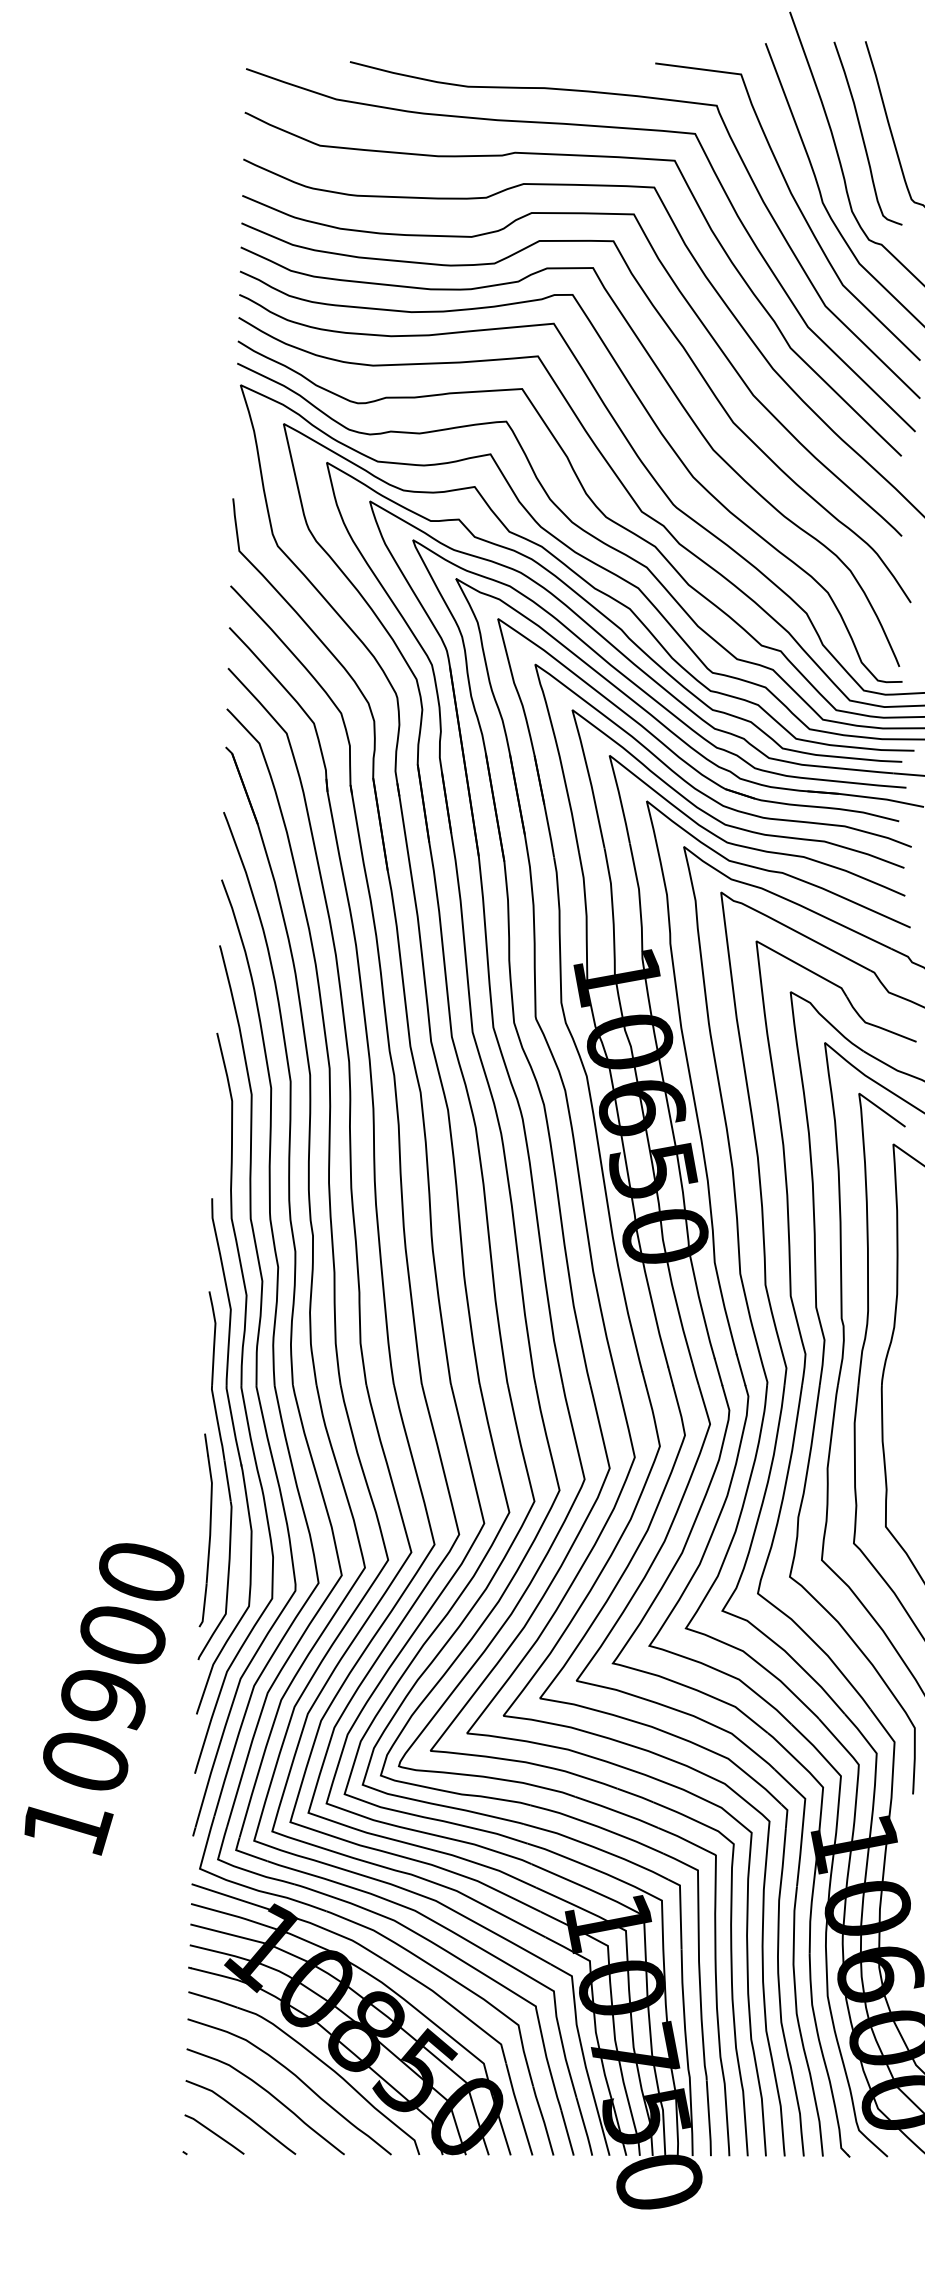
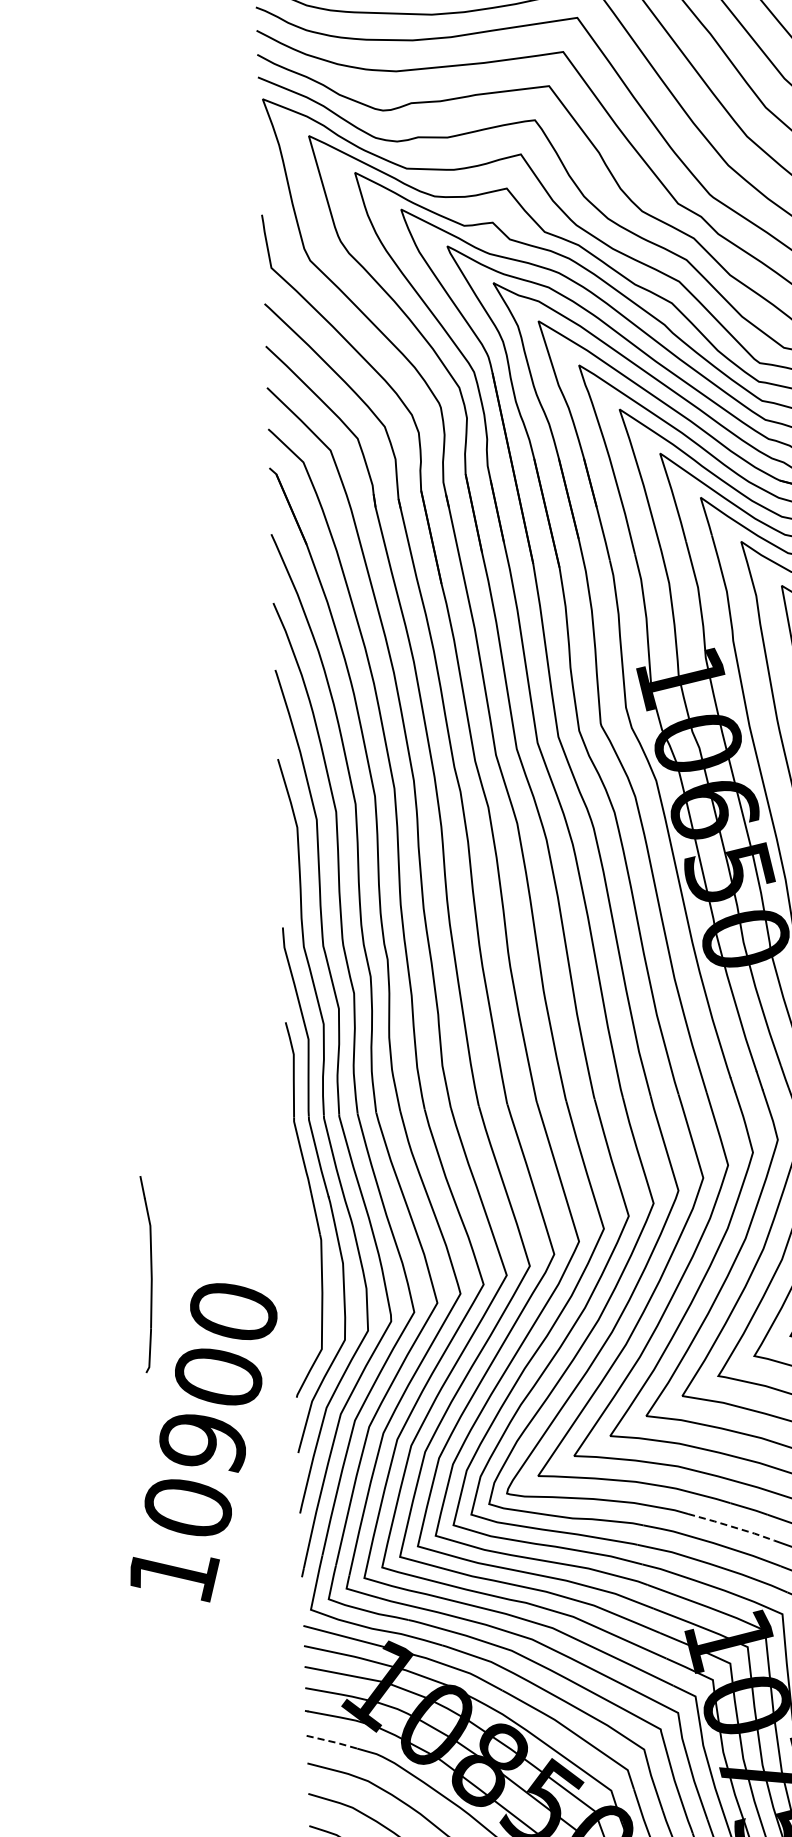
part: (205, 1530) -> (146, 1274), moved
line: (616, 1811) -> (730, 1526), solid -> dashed
line: (213, 1999) -> (332, 1741), solid -> dashed

